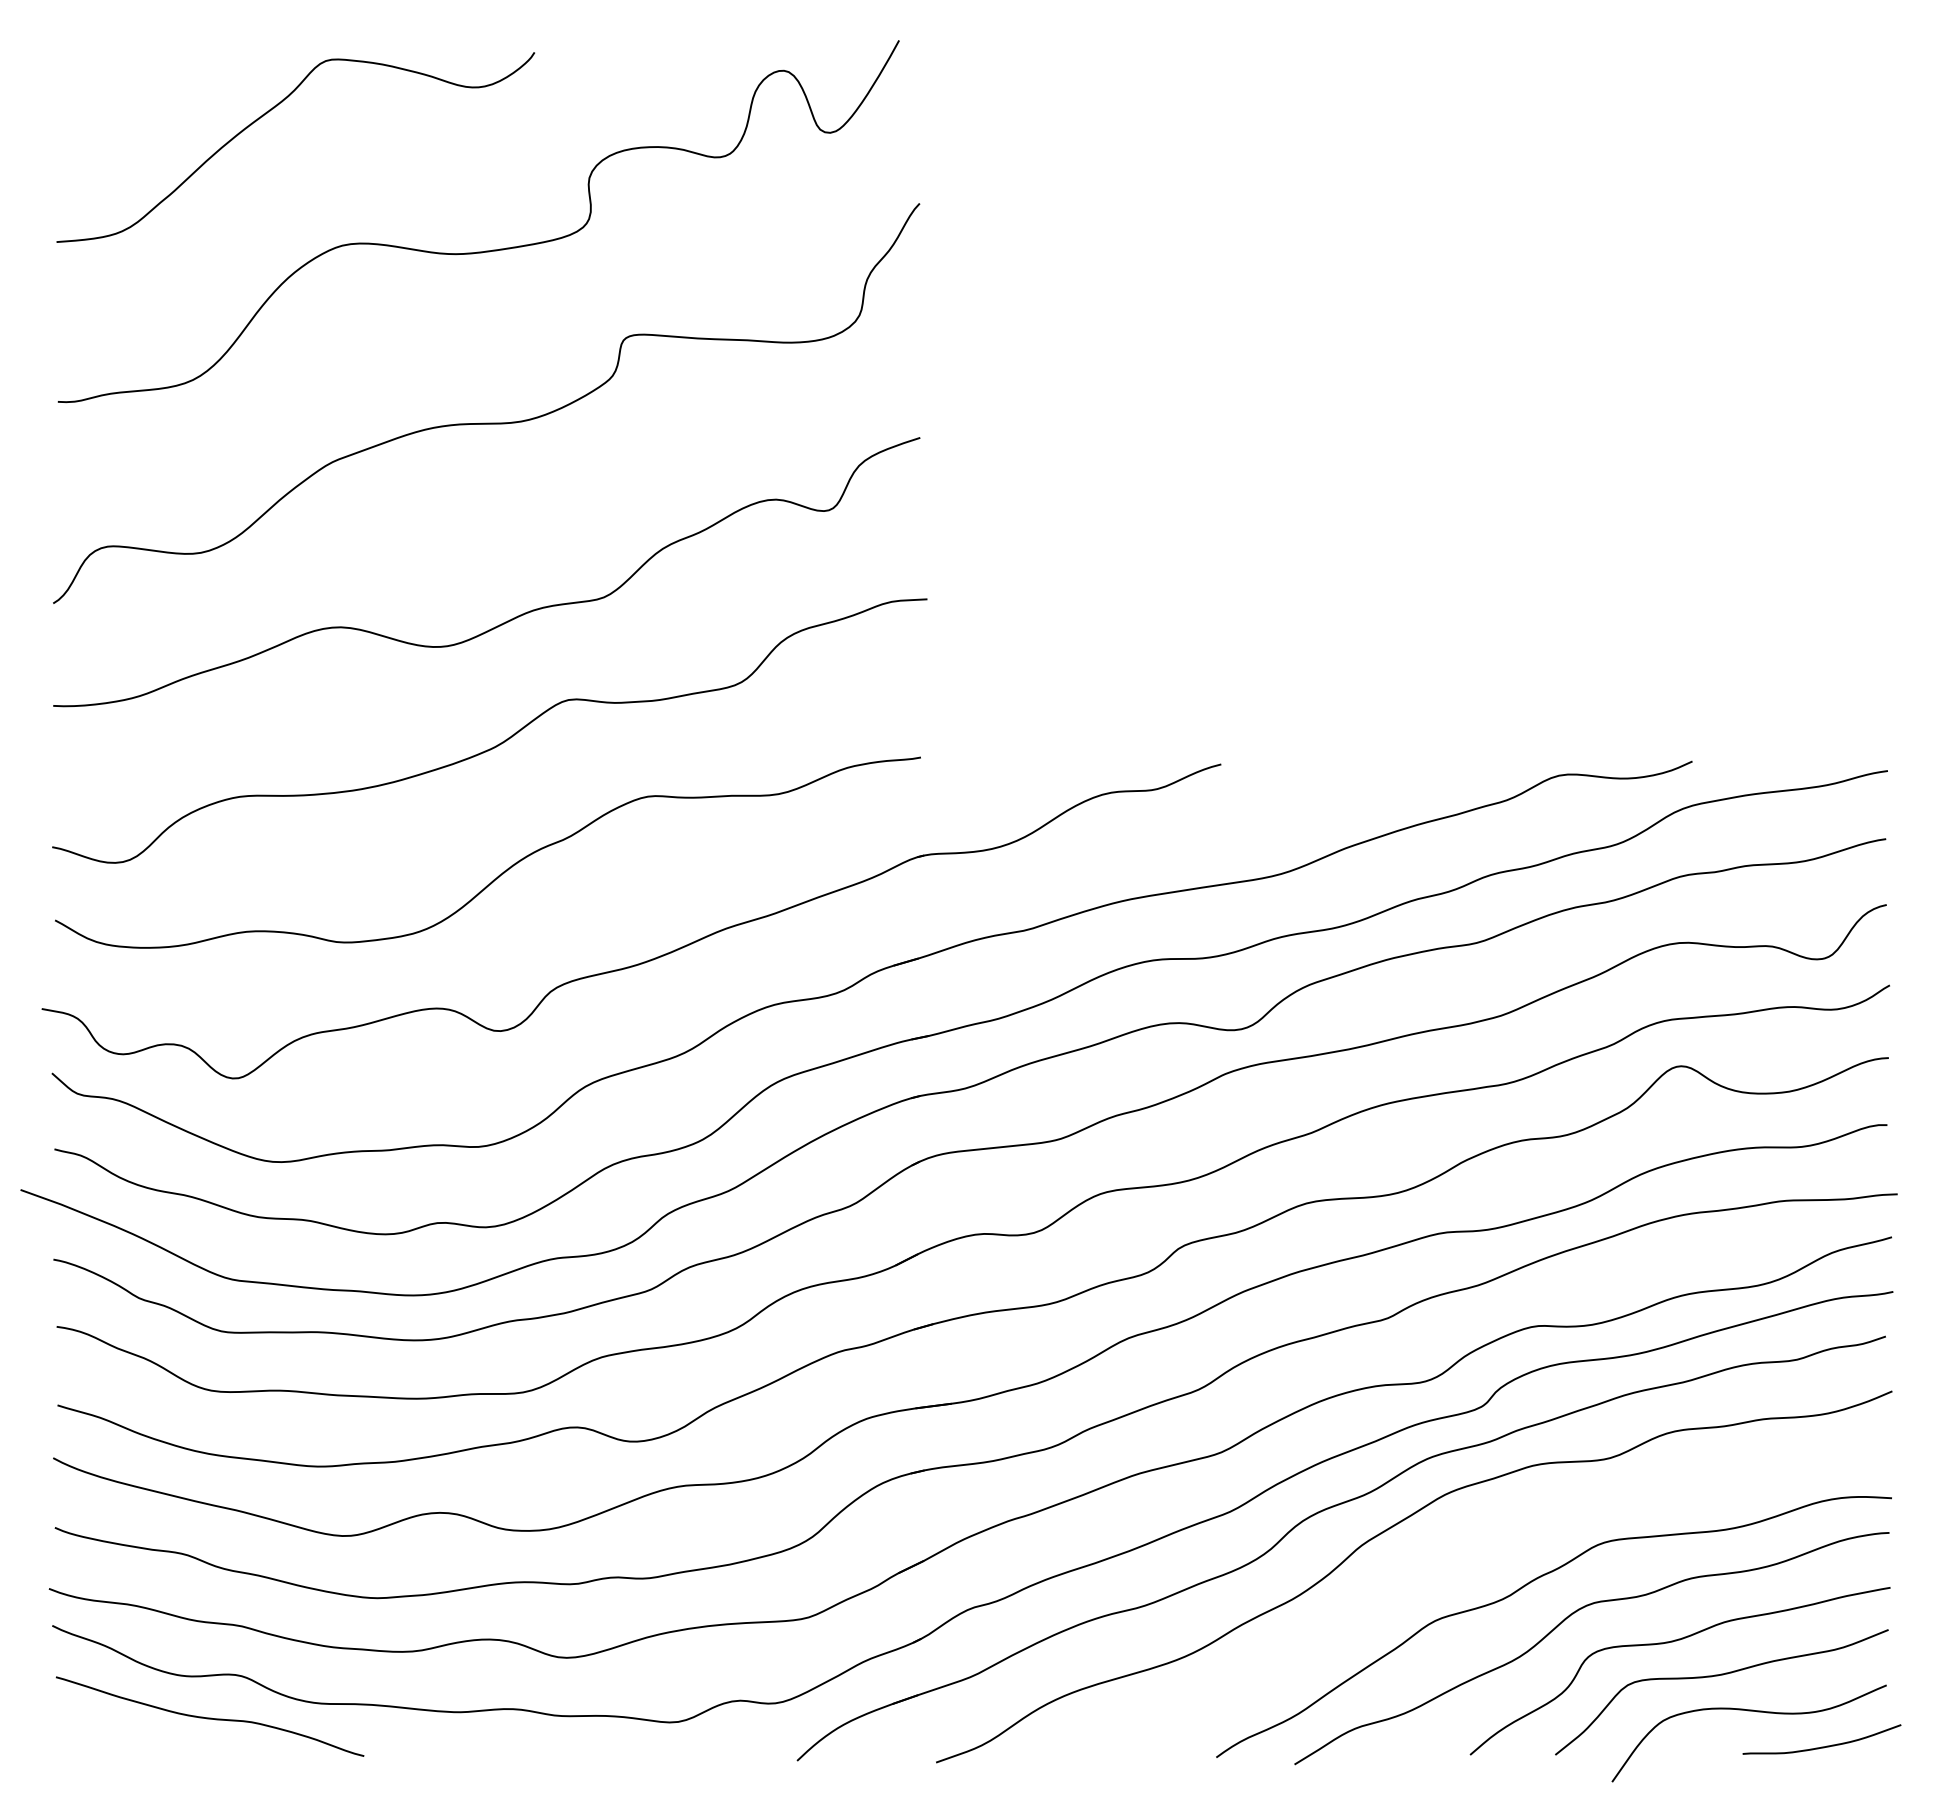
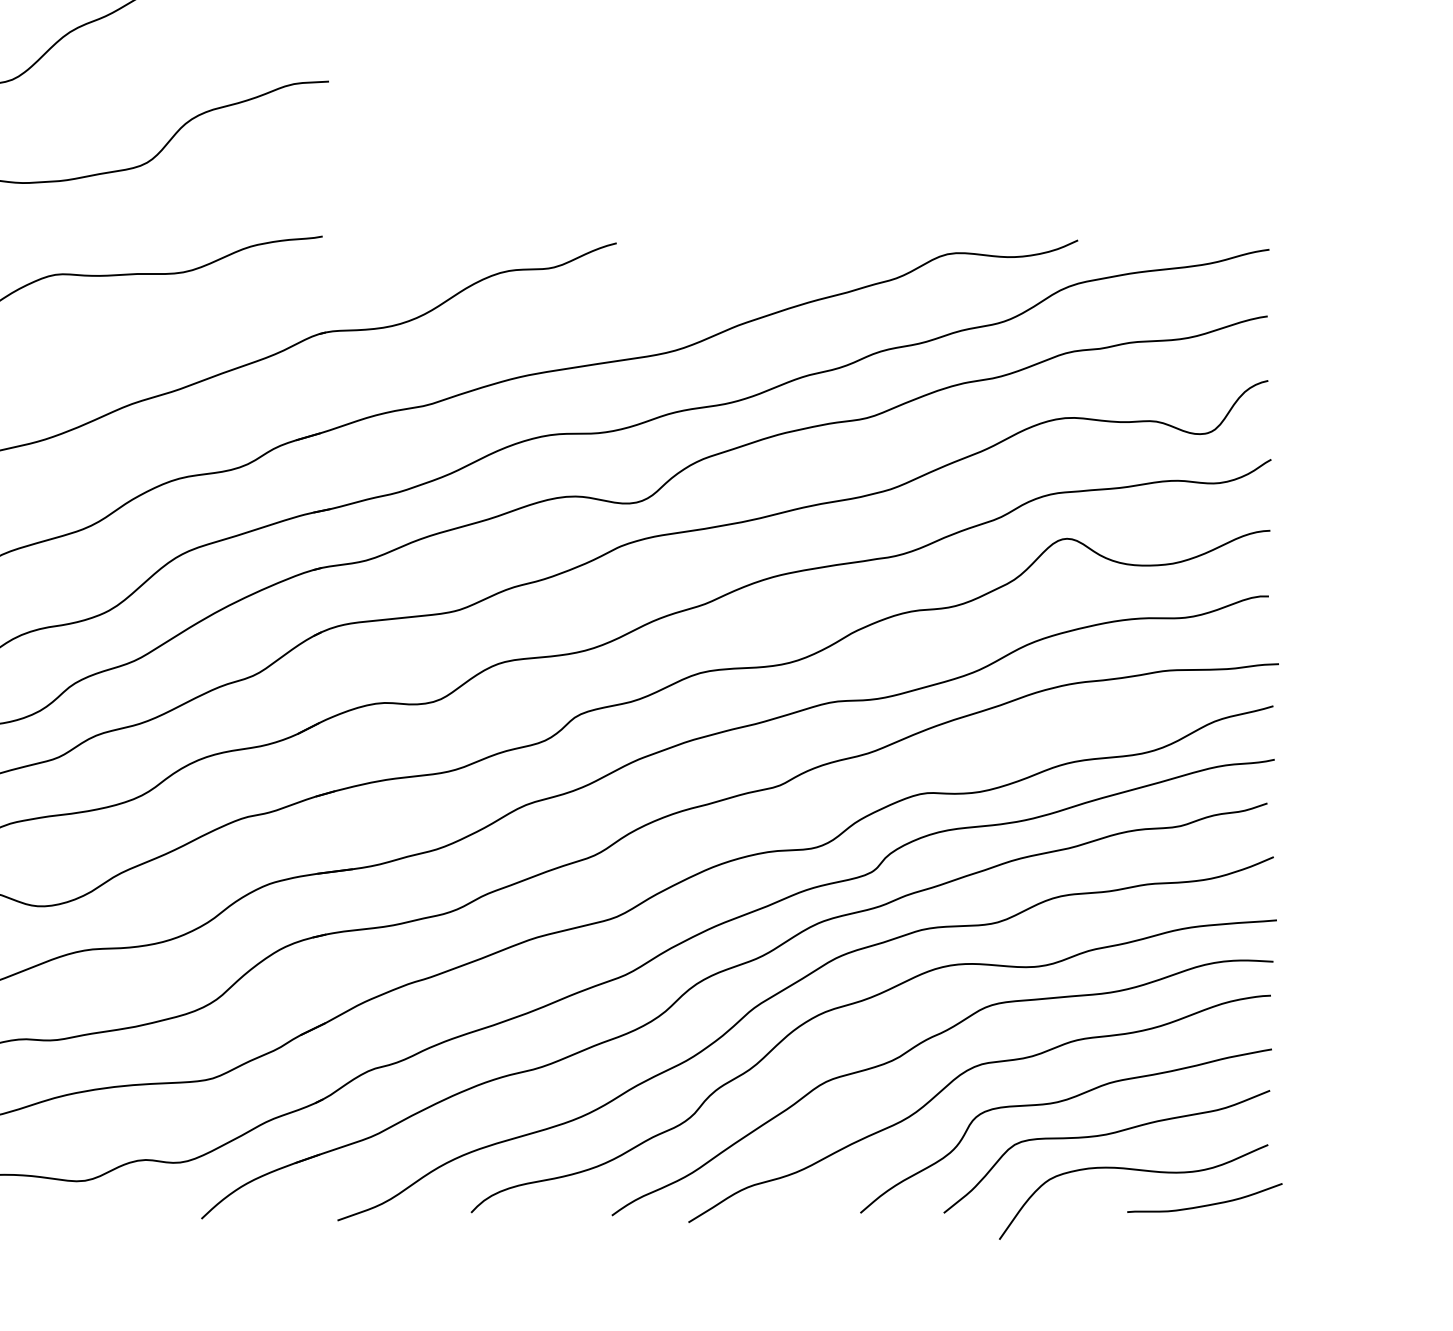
curve: (1468, 1540) -> (858, 1003), added

